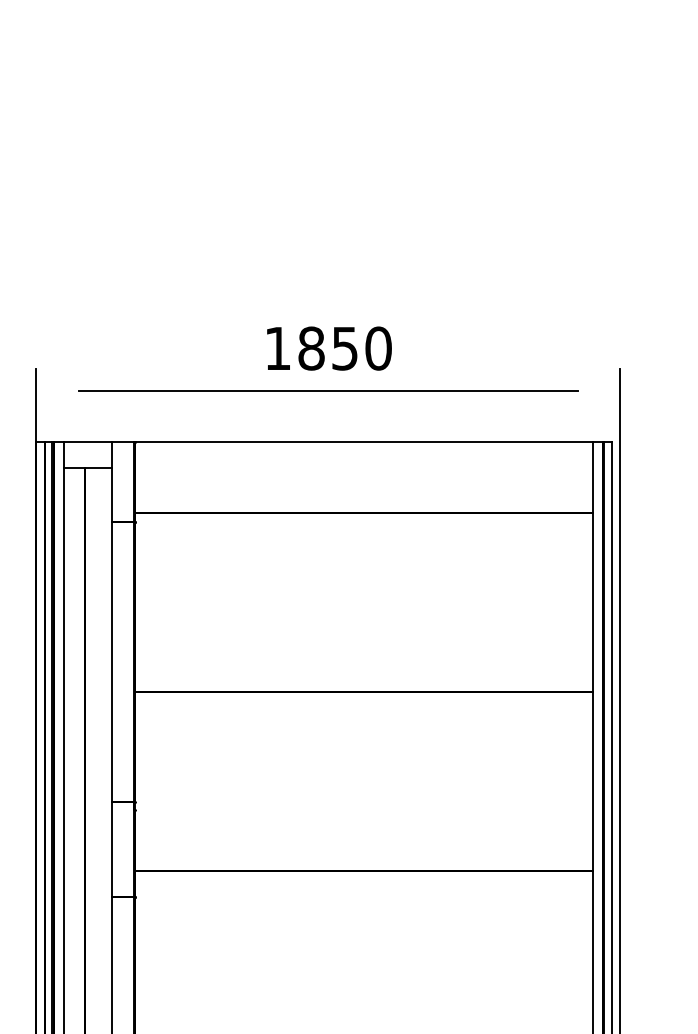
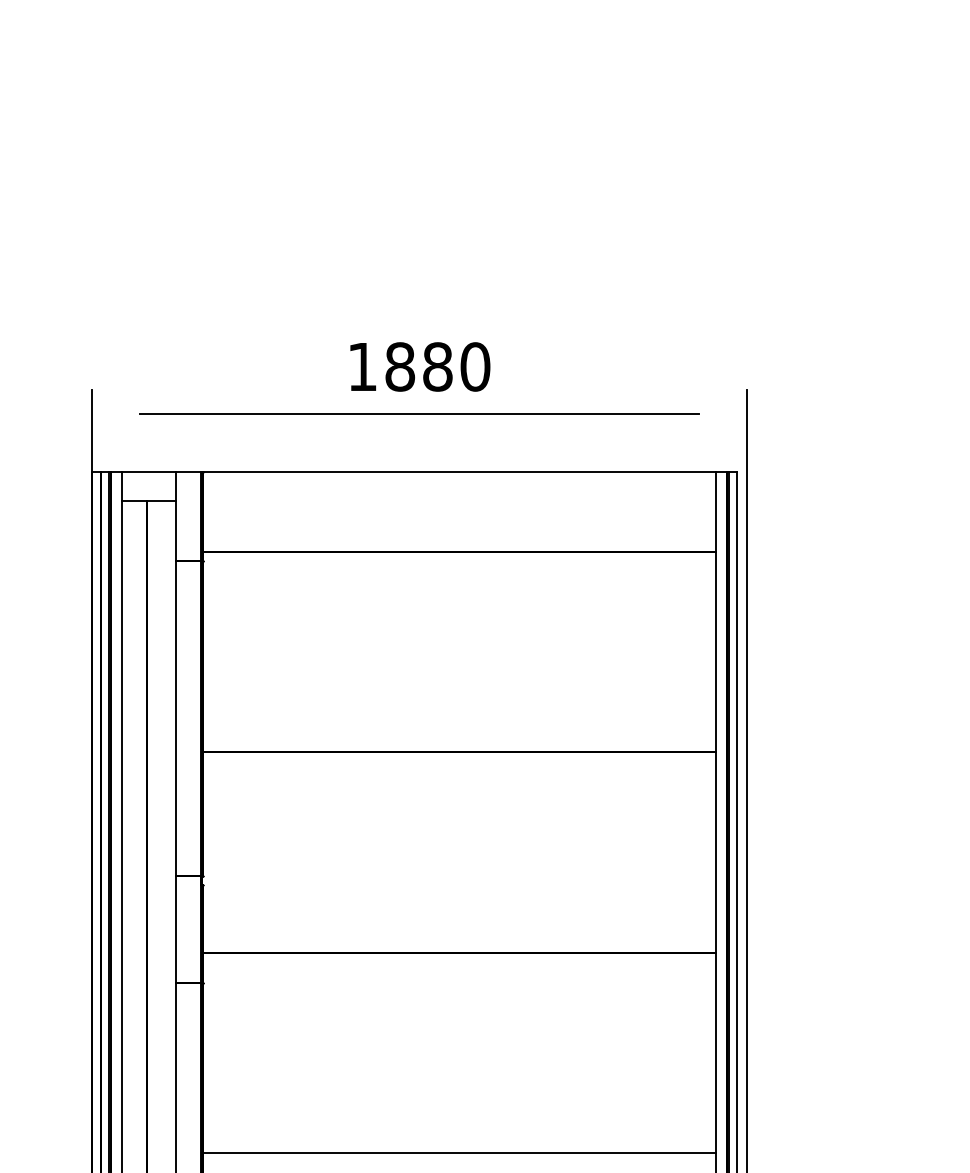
text: (344, 348) -> (437, 366), 1850 -> 1880

